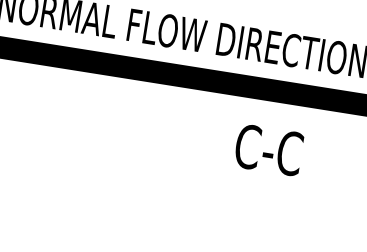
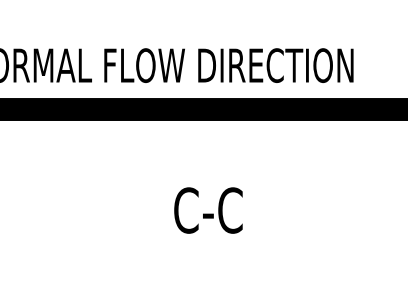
text: (268, 150) -> (208, 210), moved

